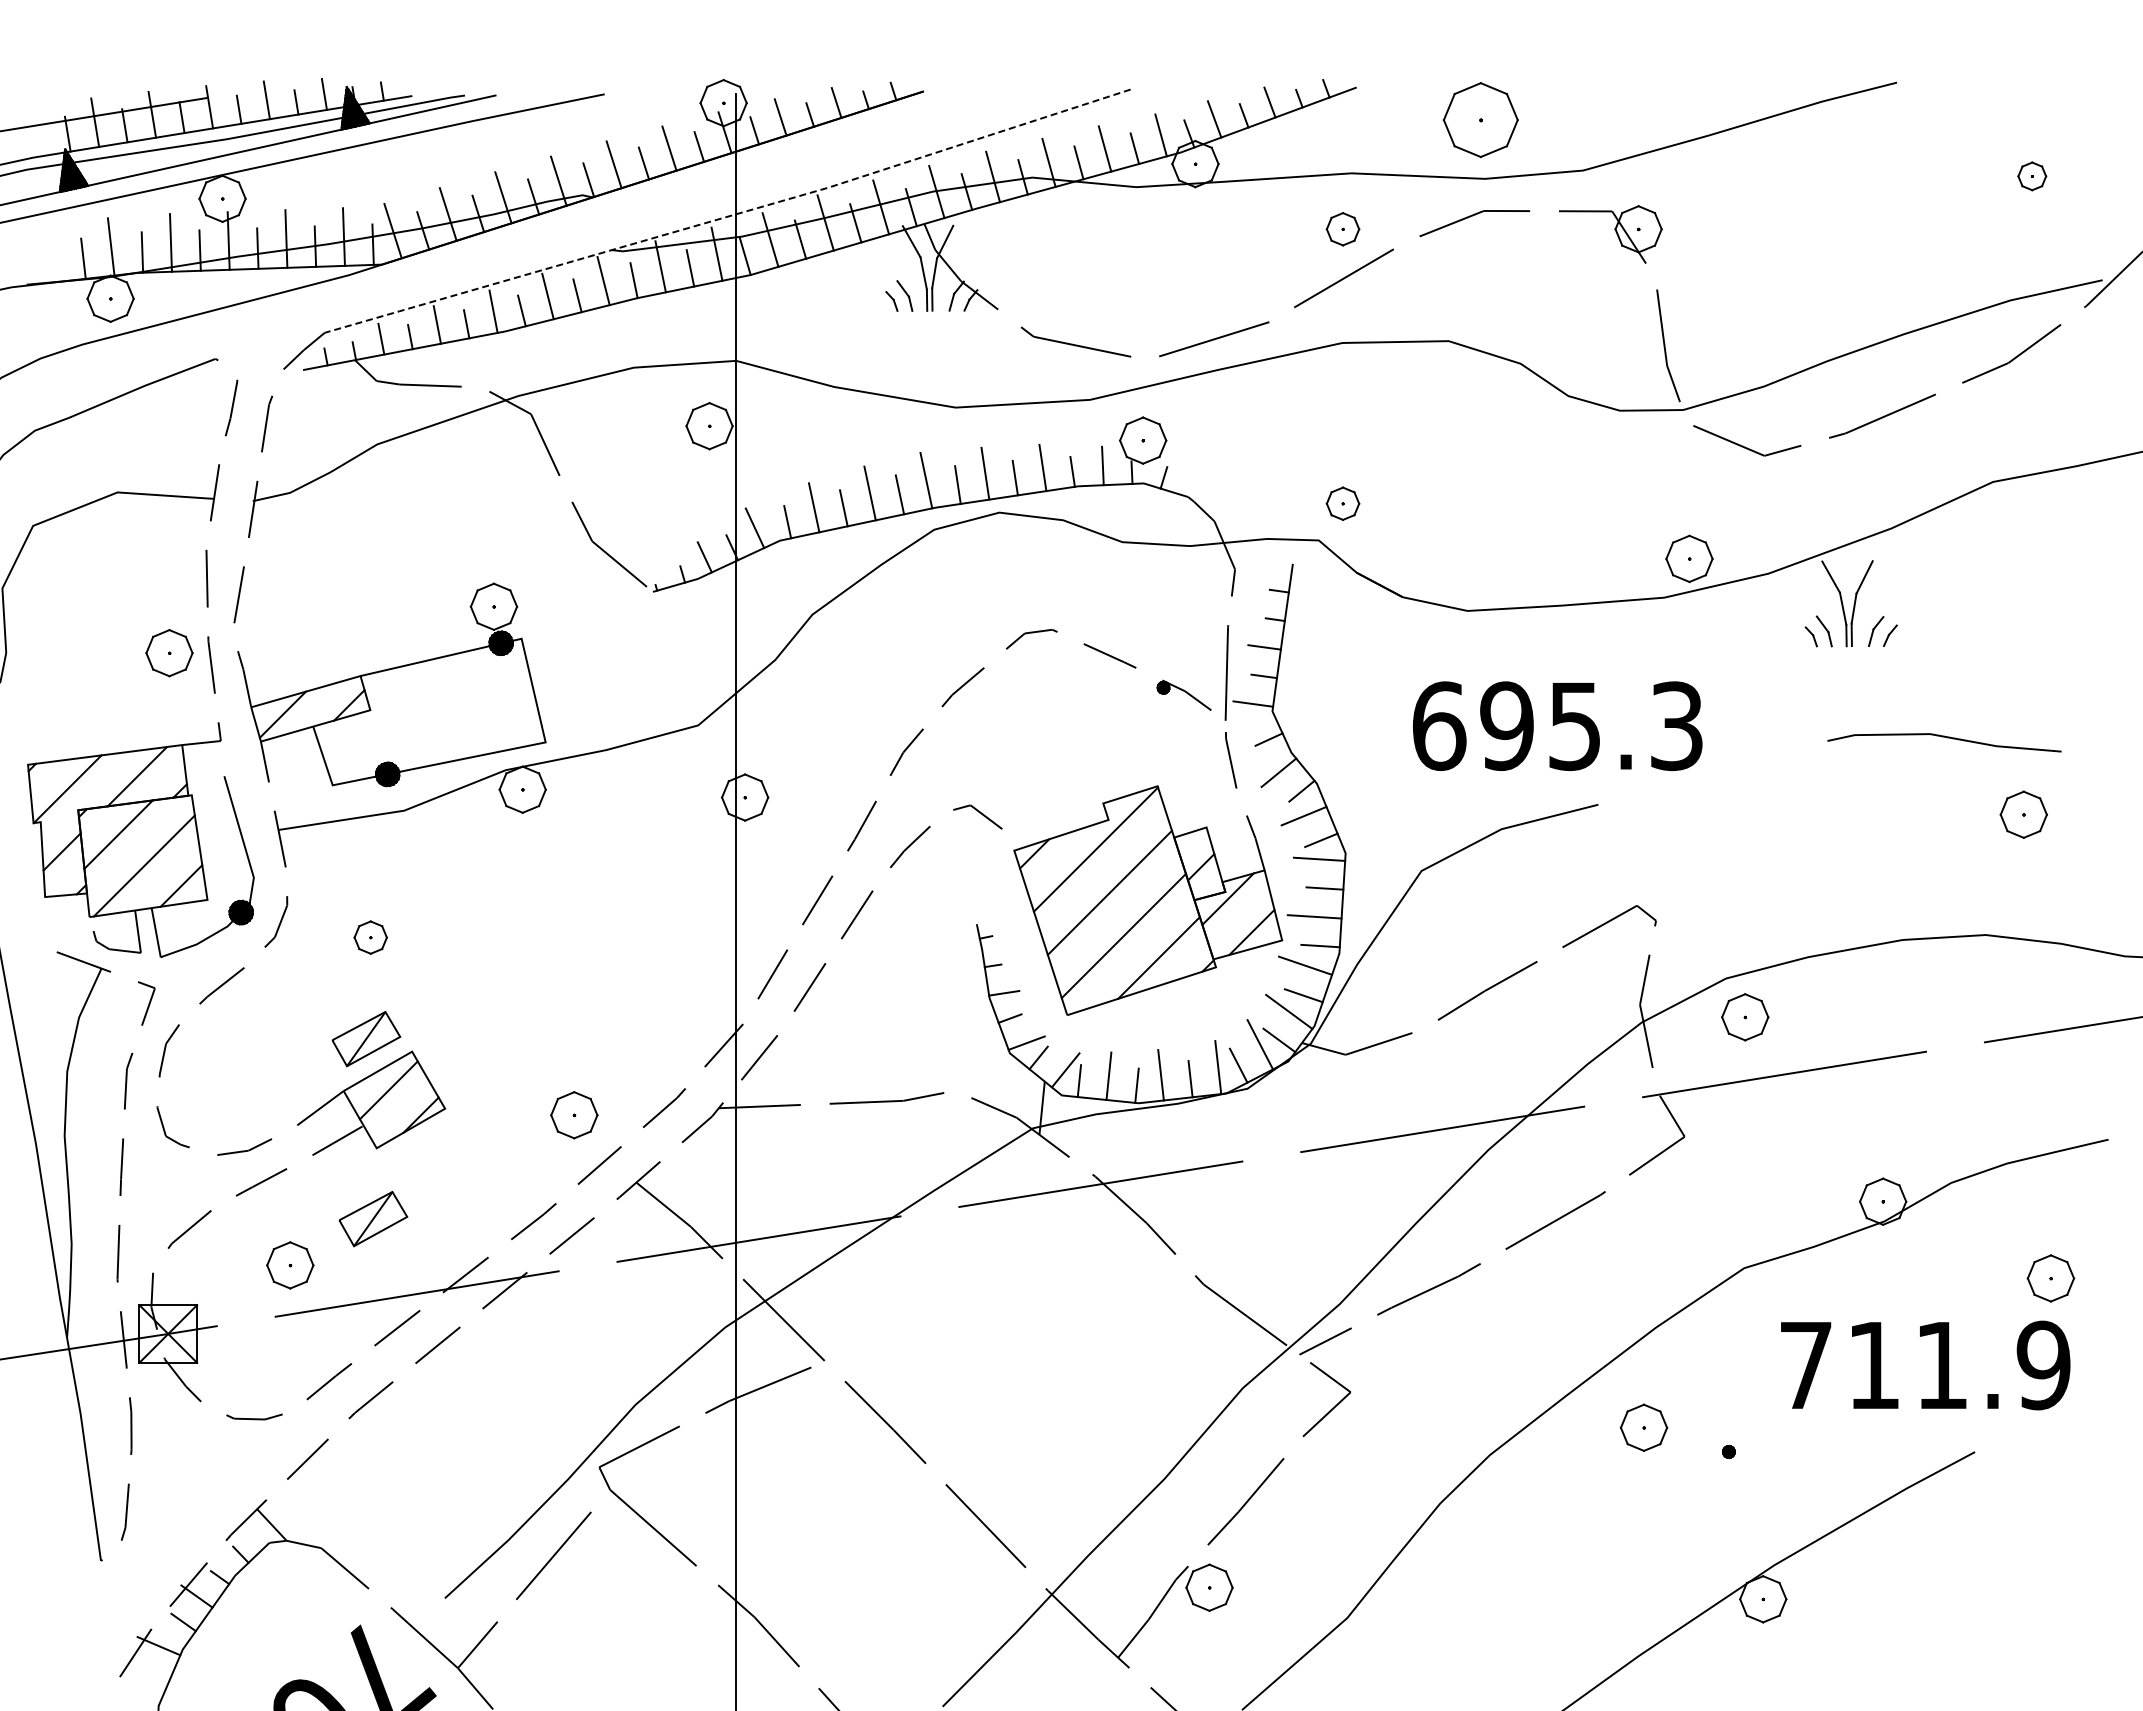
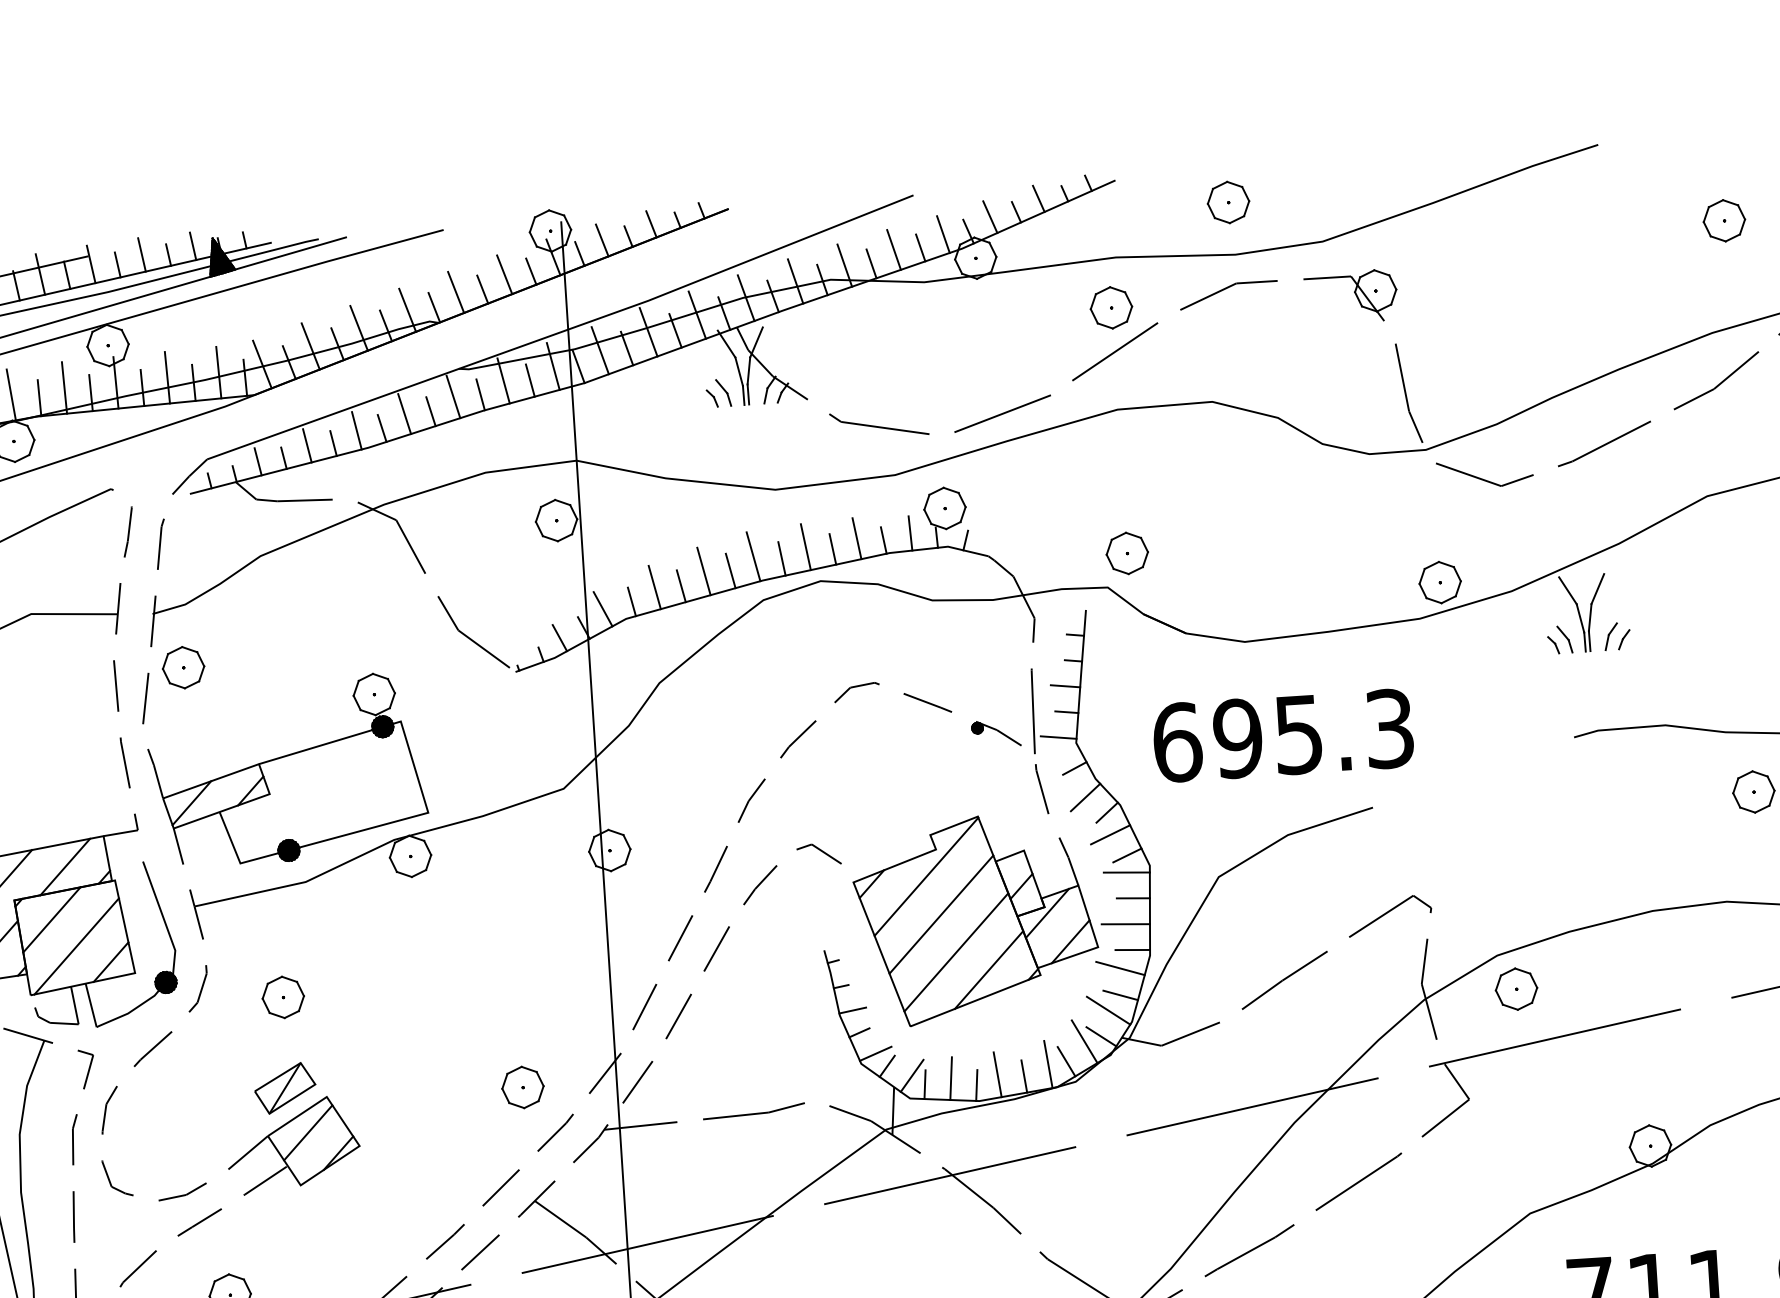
part: (1481, 120) -> (1228, 202), size x0.62
part: (2032, 176) -> (1724, 220), size x1.67
line: (729, 216) -> (562, 332), dashed -> solid
part: (1342, 229) -> (1110, 308), size x1.43
part: (1342, 503) -> (1126, 553), size x1.43
part: (169, 653) -> (183, 667), moved
text: (1557, 725) -> (1283, 735), moved
part: (370, 937) -> (283, 997), size x1.43
part: (574, 1115) -> (523, 1087), moved
part: (373, 1219) -> (301, 1249), removed

